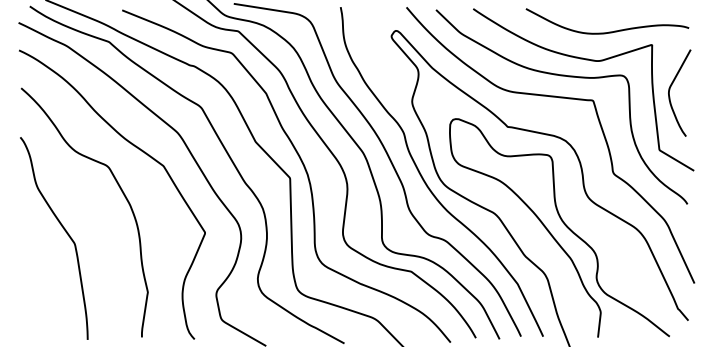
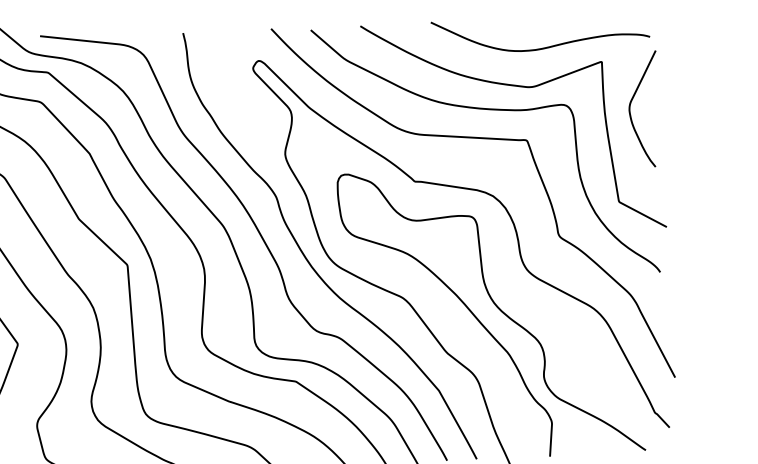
curve: (670, 89) -> (631, 105), moved

